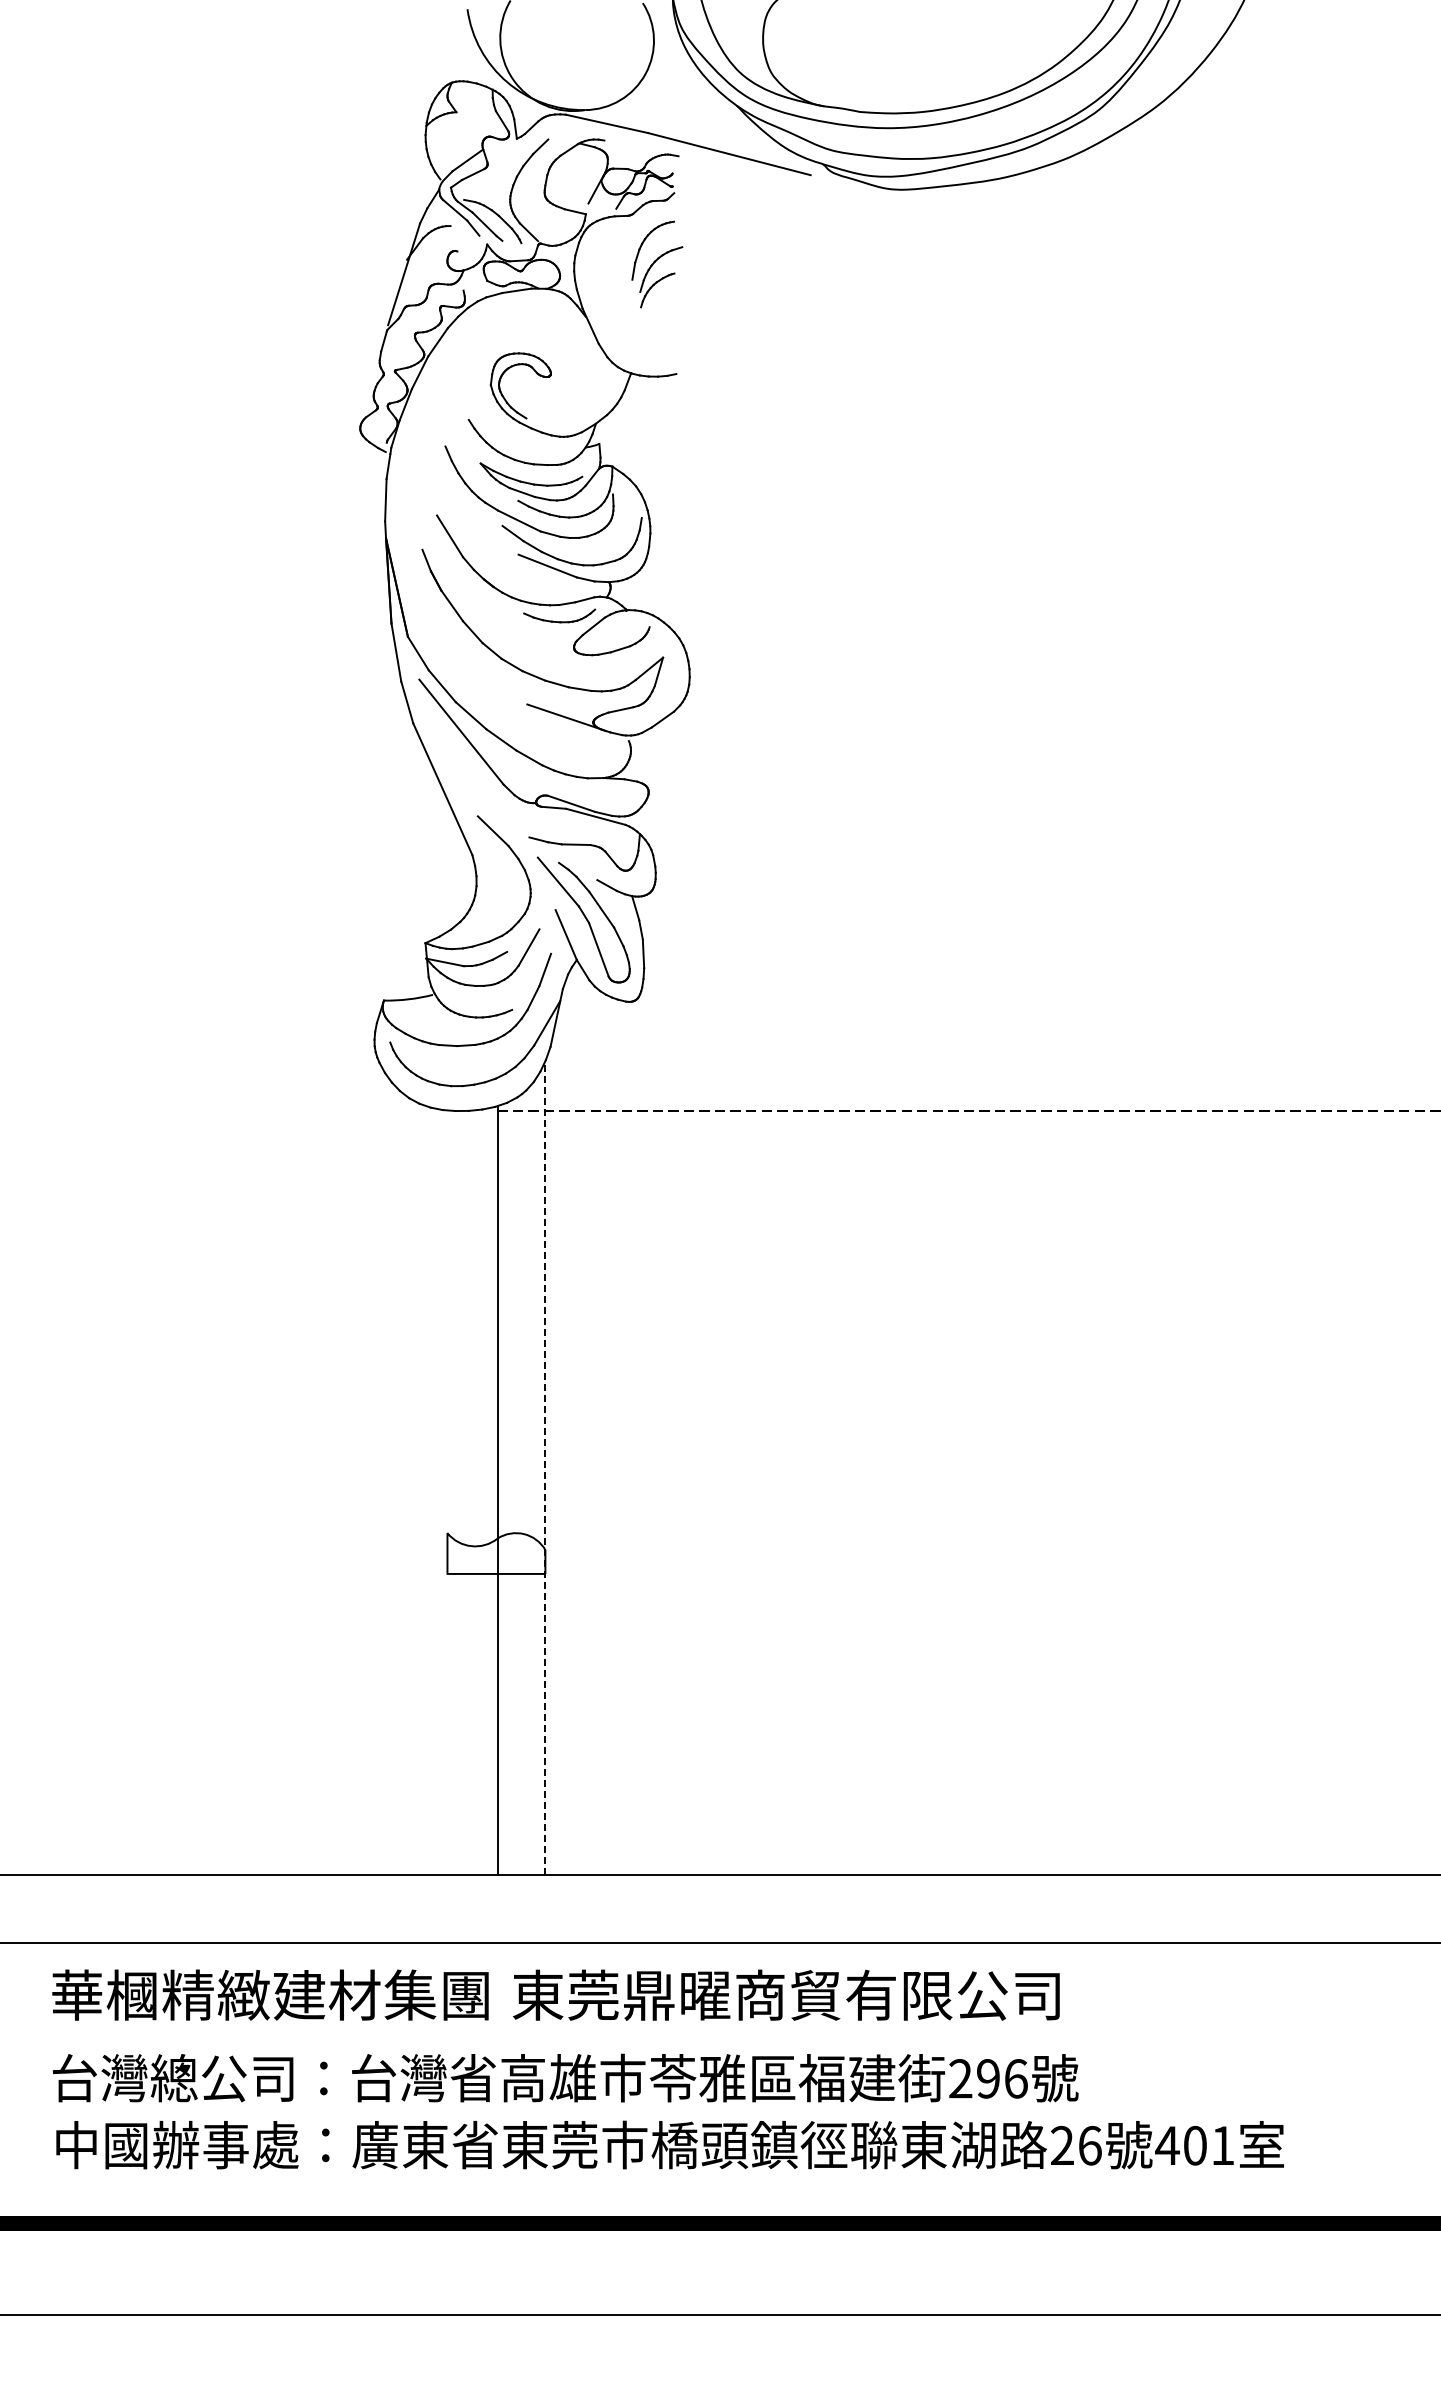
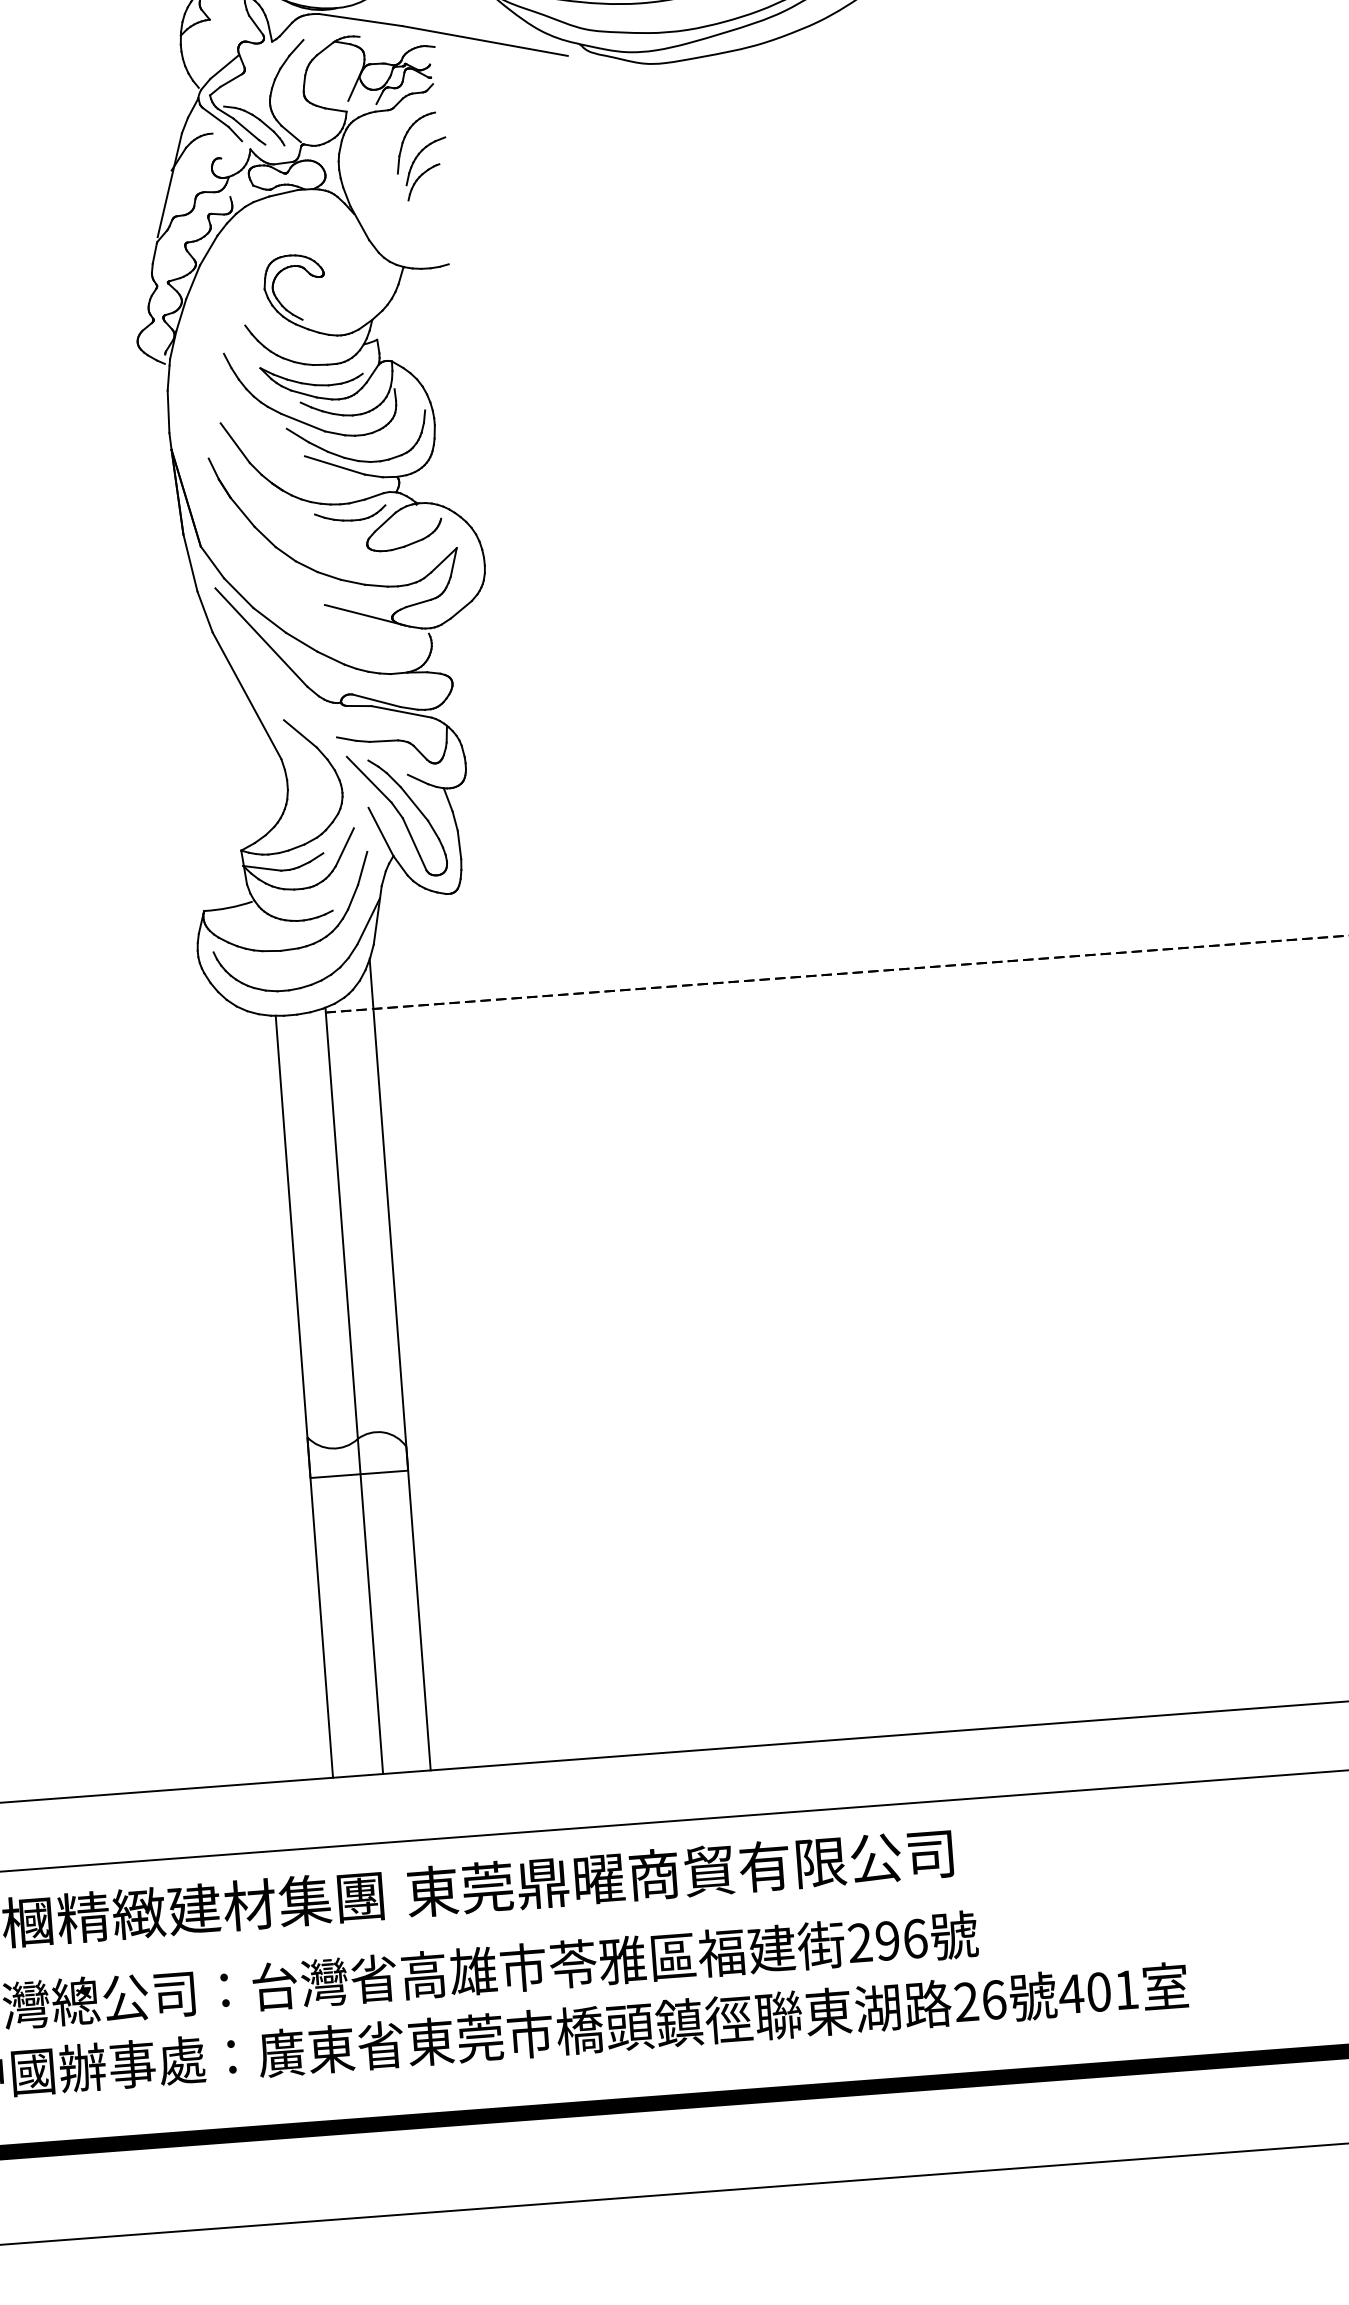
line: (545, 1467) -> (400, 1364), dashed -> solid
line: (447, 1492) -> (304, 1396), added

